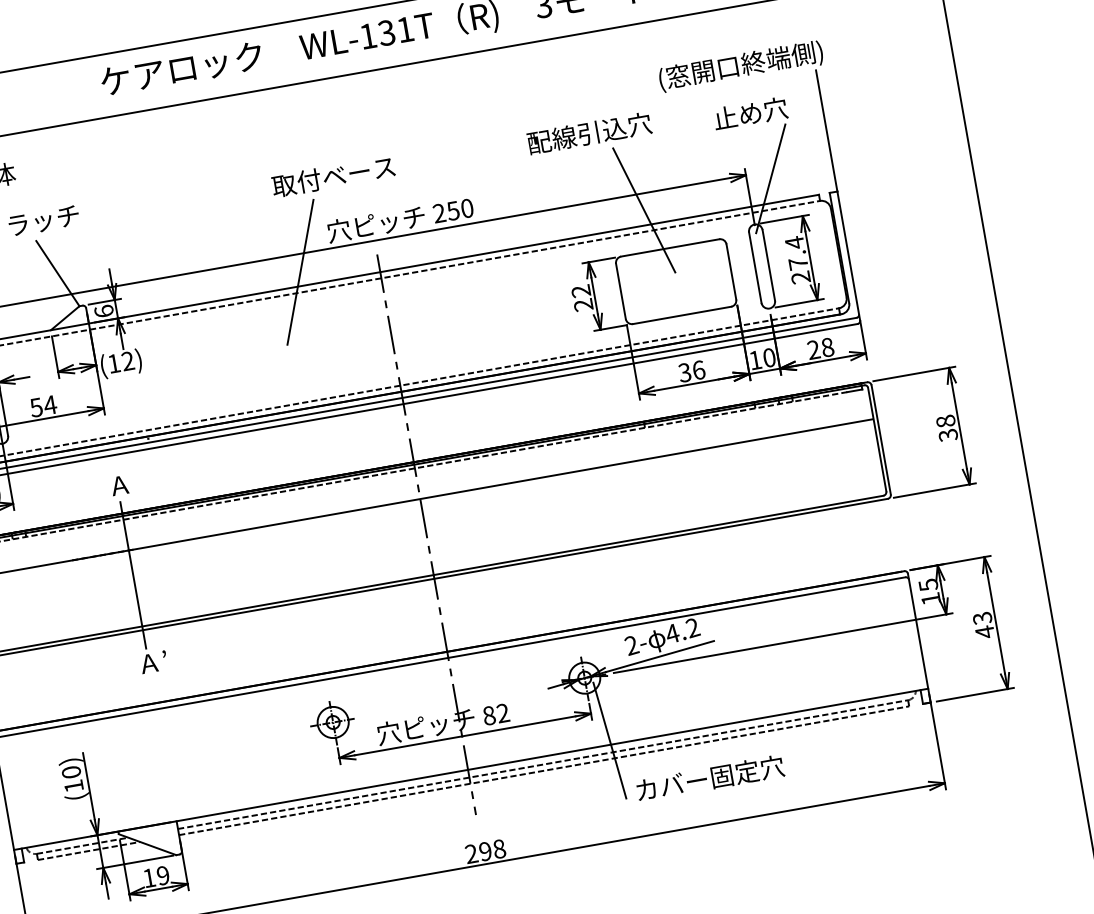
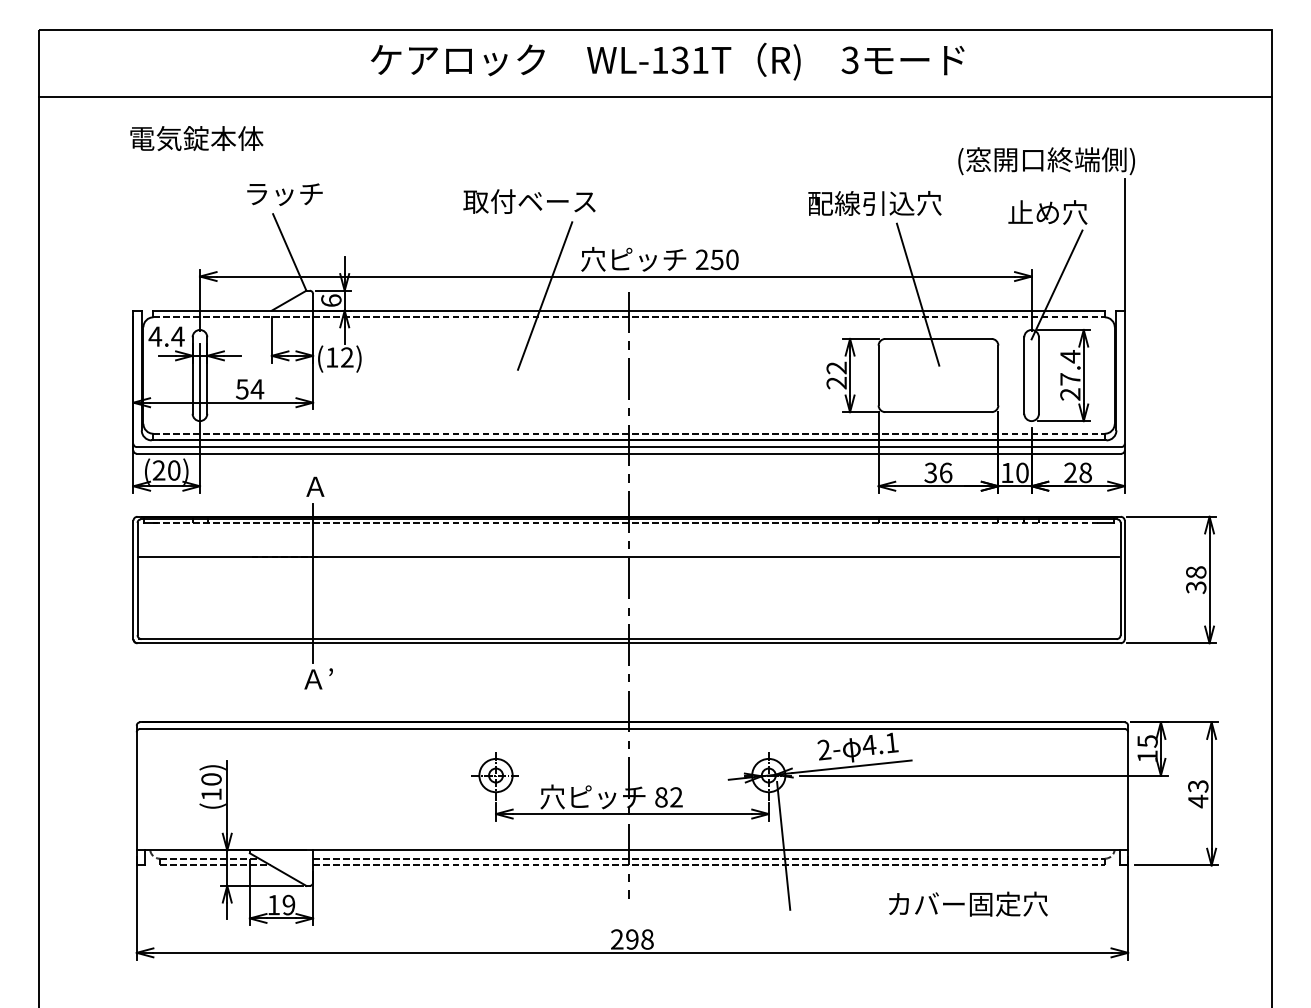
text: (333, 176) -> (529, 201), moved
text: (693, 627) -> (892, 742), 4.2 -> 4.1
text: (710, 777) -> (968, 903), moved

